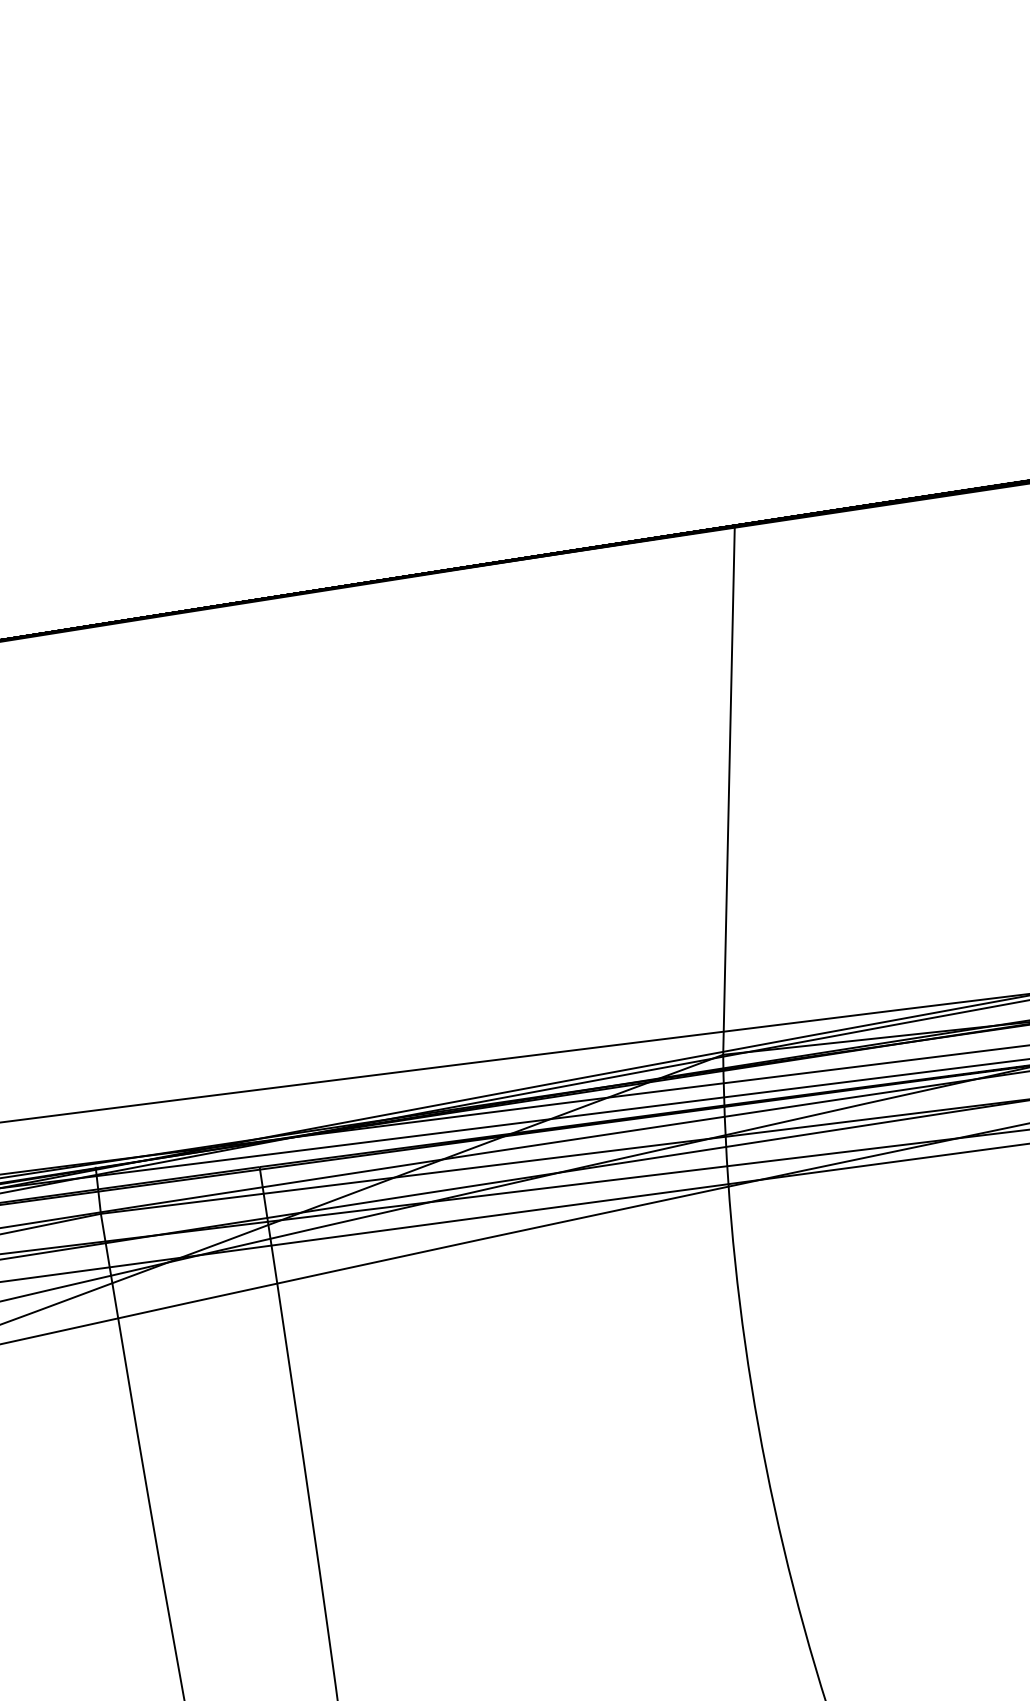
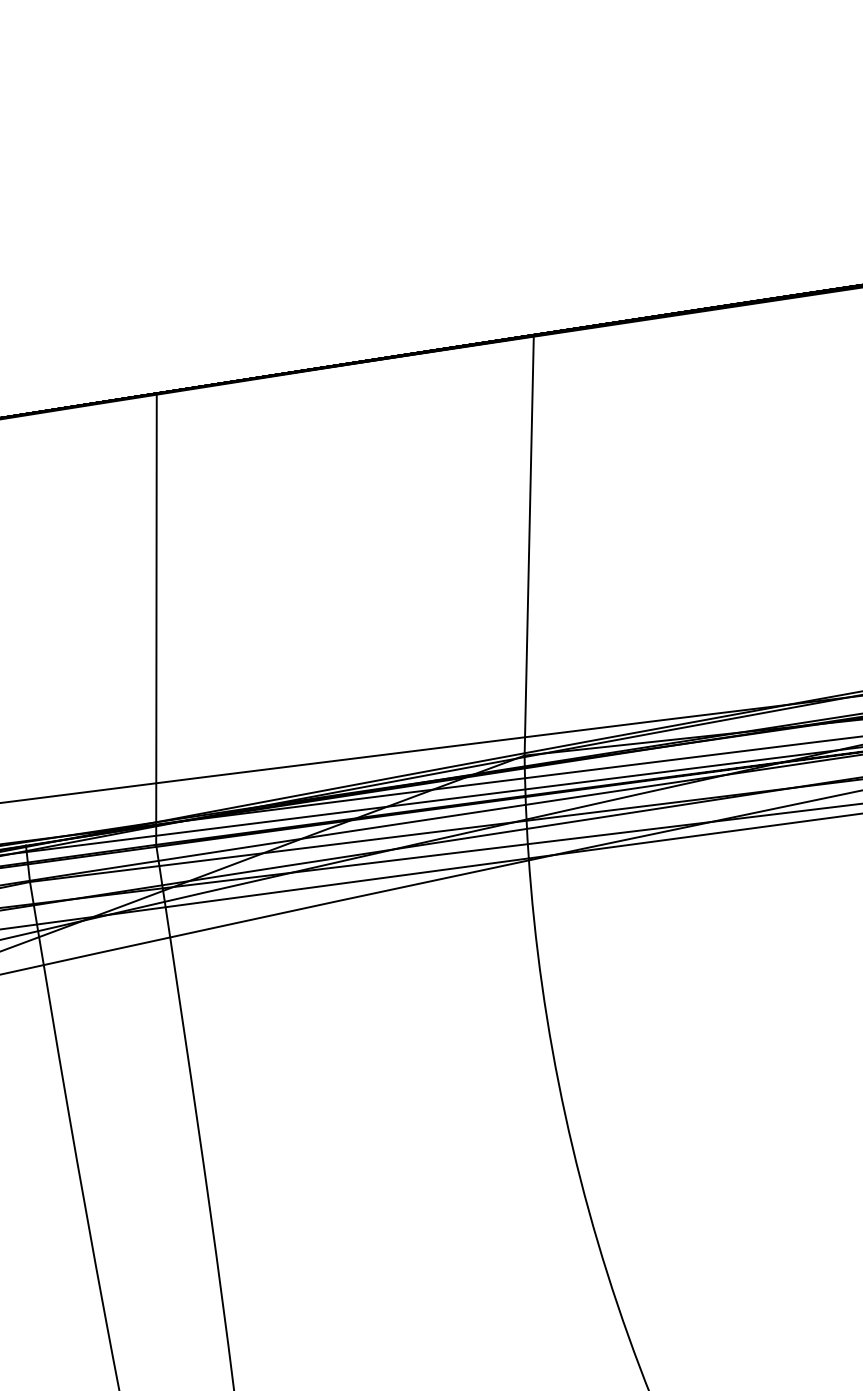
line: (260, 882) -> (156, 618), added

